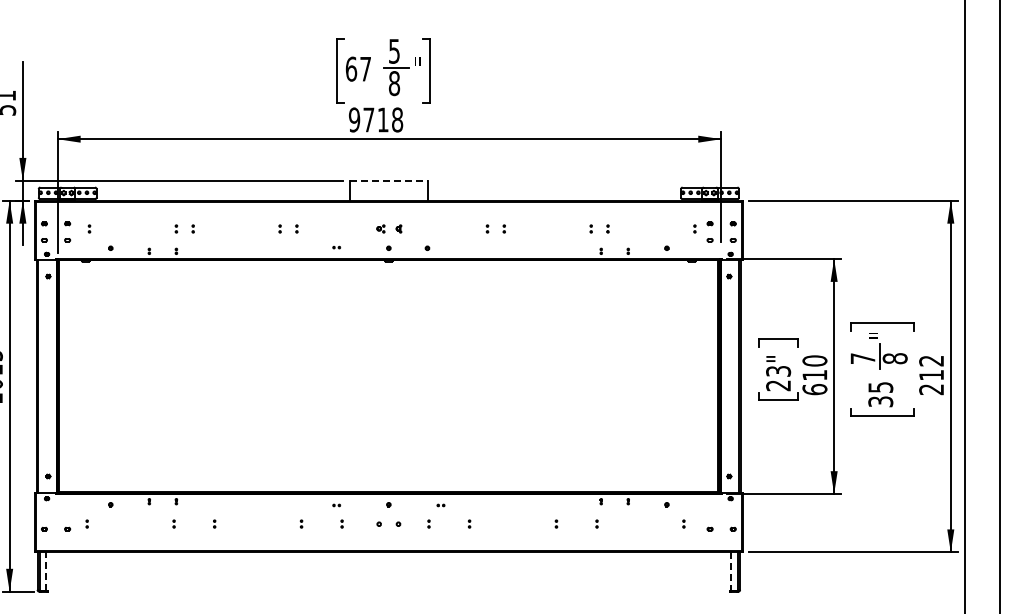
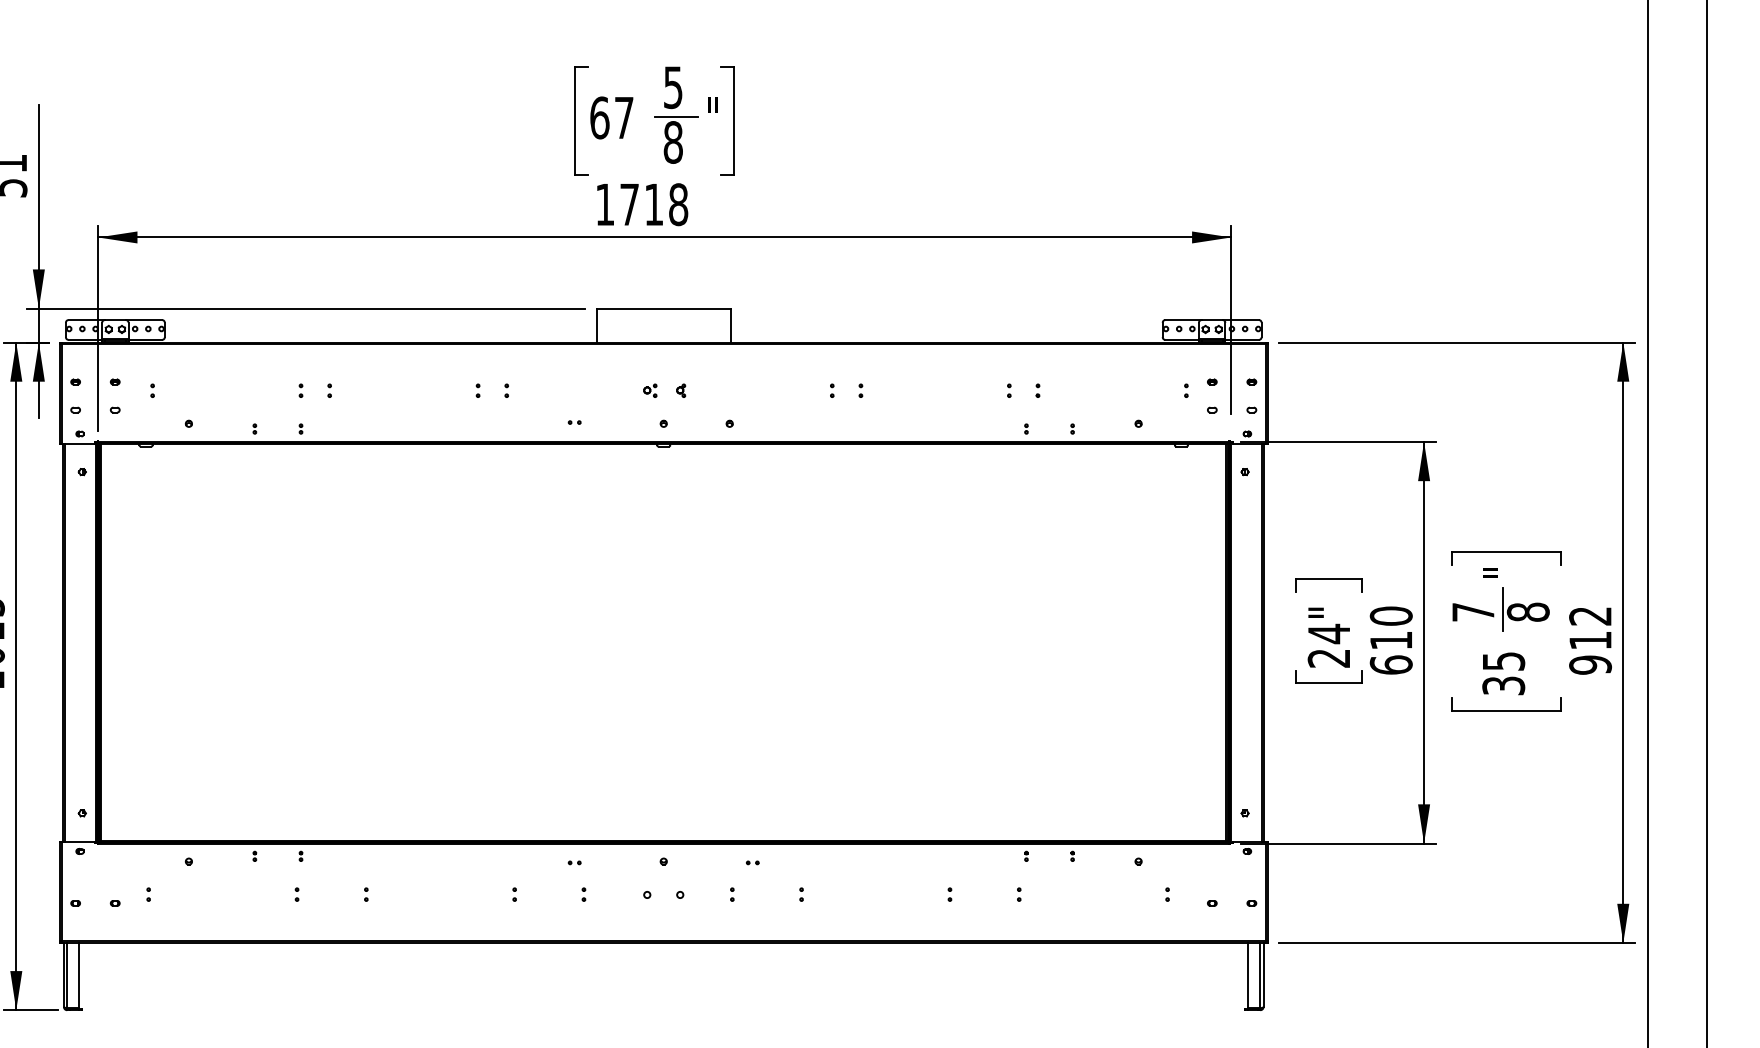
text: (354, 119) -> (605, 203), 9718 -> 1718
line: (389, 180) -> (664, 308), dashed -> solid
text: (778, 371) -> (1329, 634), 23" -> 24"
text: (931, 389) -> (1590, 664), 212 -> 912
line: (46, 571) -> (79, 975), dashed -> solid
line: (731, 572) -> (1248, 977), dashed -> solid

